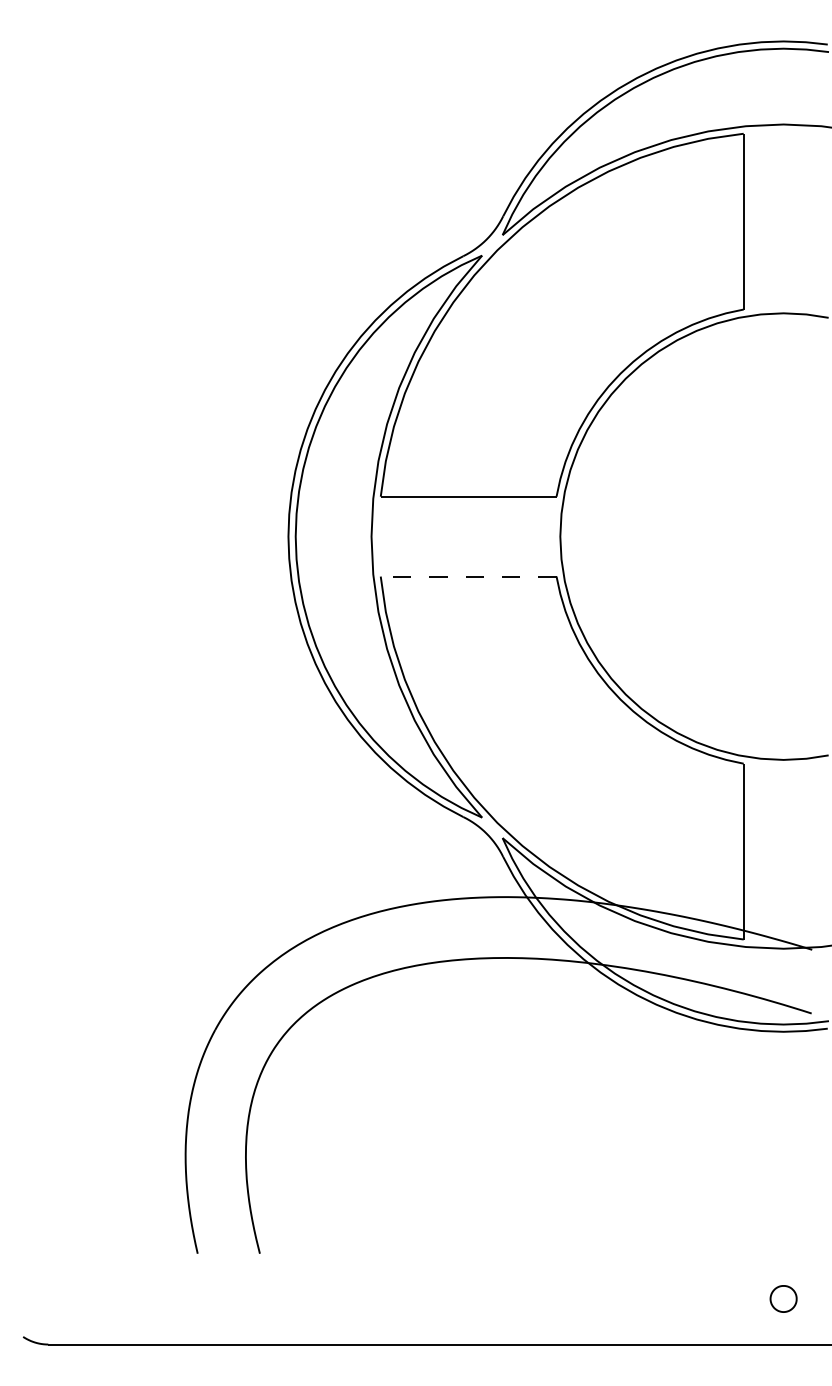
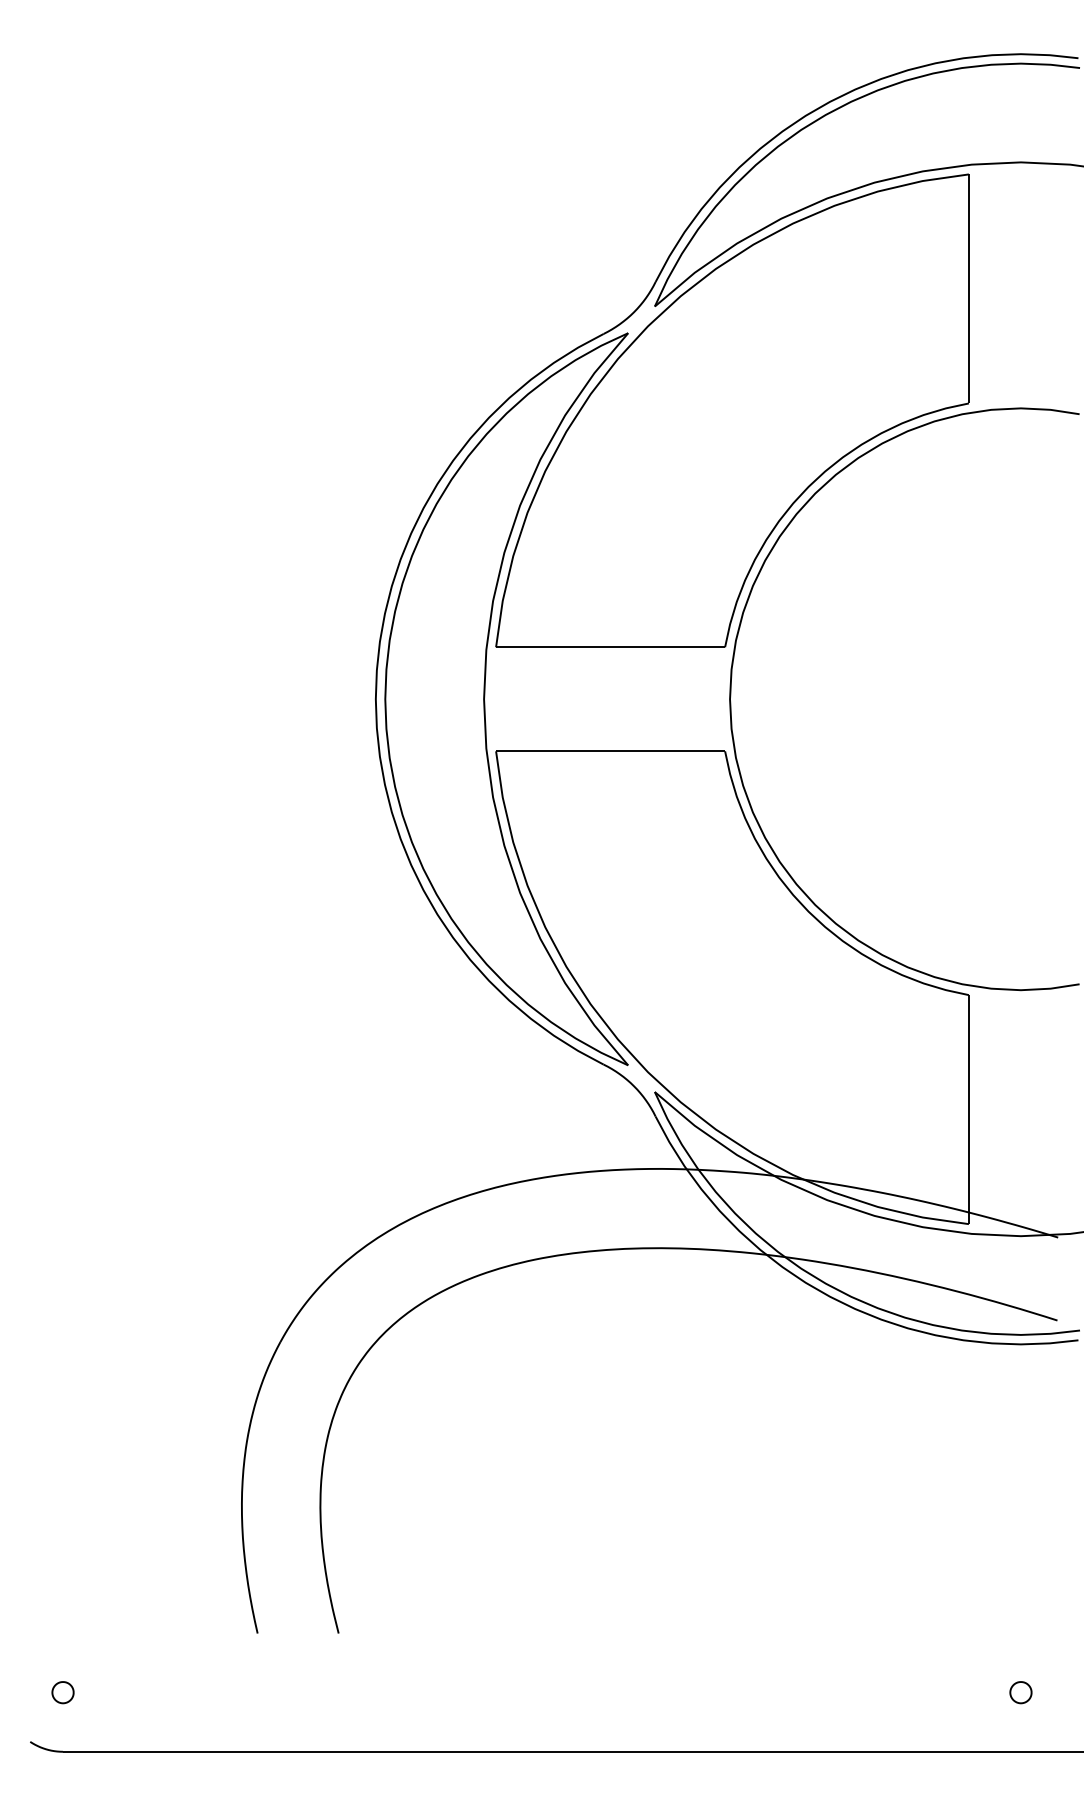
line: (468, 576) -> (610, 751), dashed -> solid
part: (47, 1299) -> (62, 1692), added
part: (783, 1299) -> (1020, 1692), size x0.62

